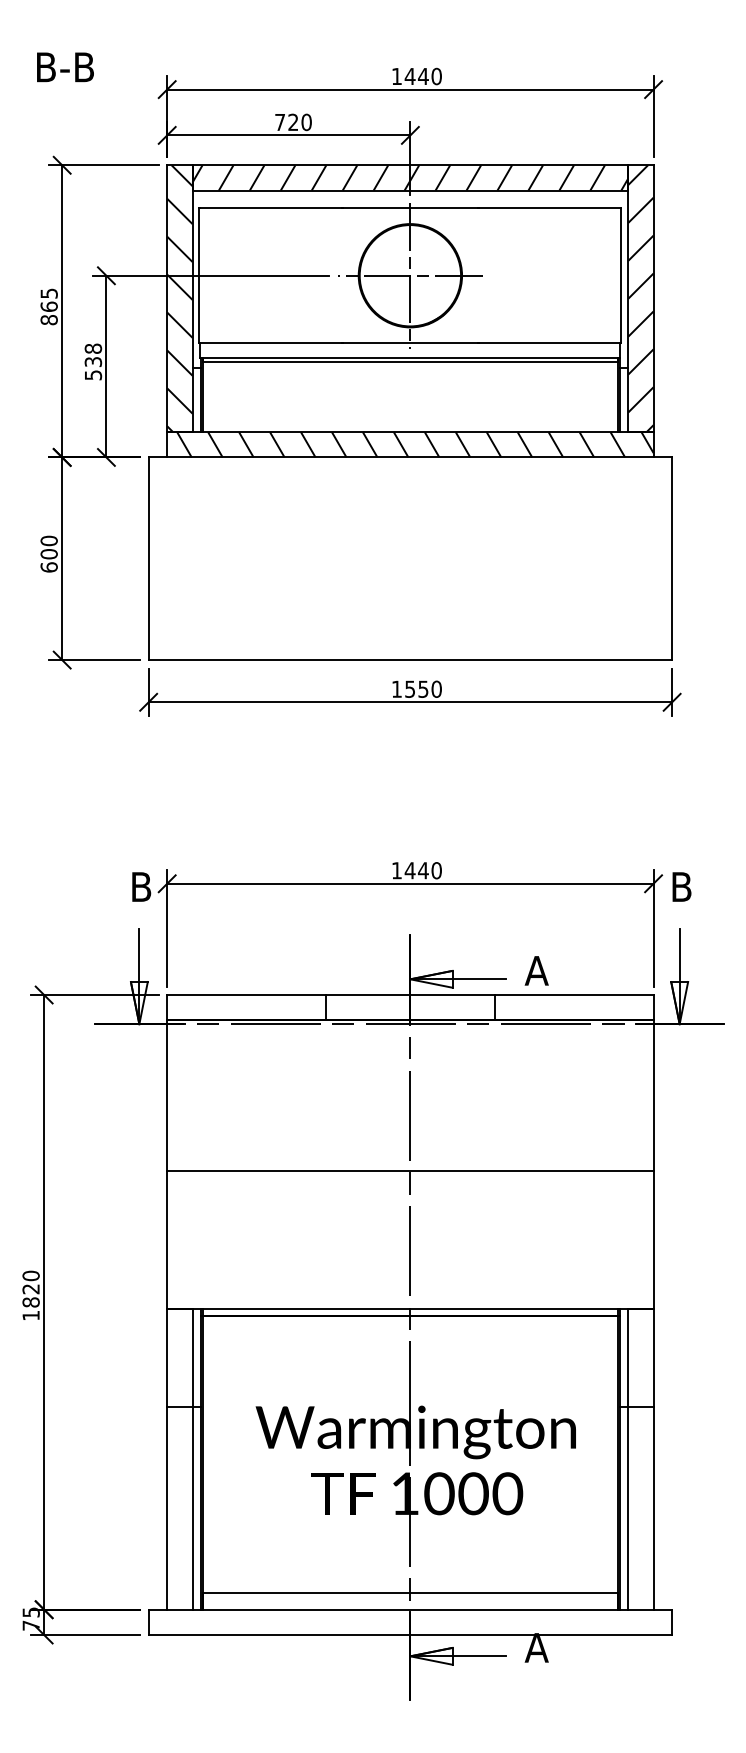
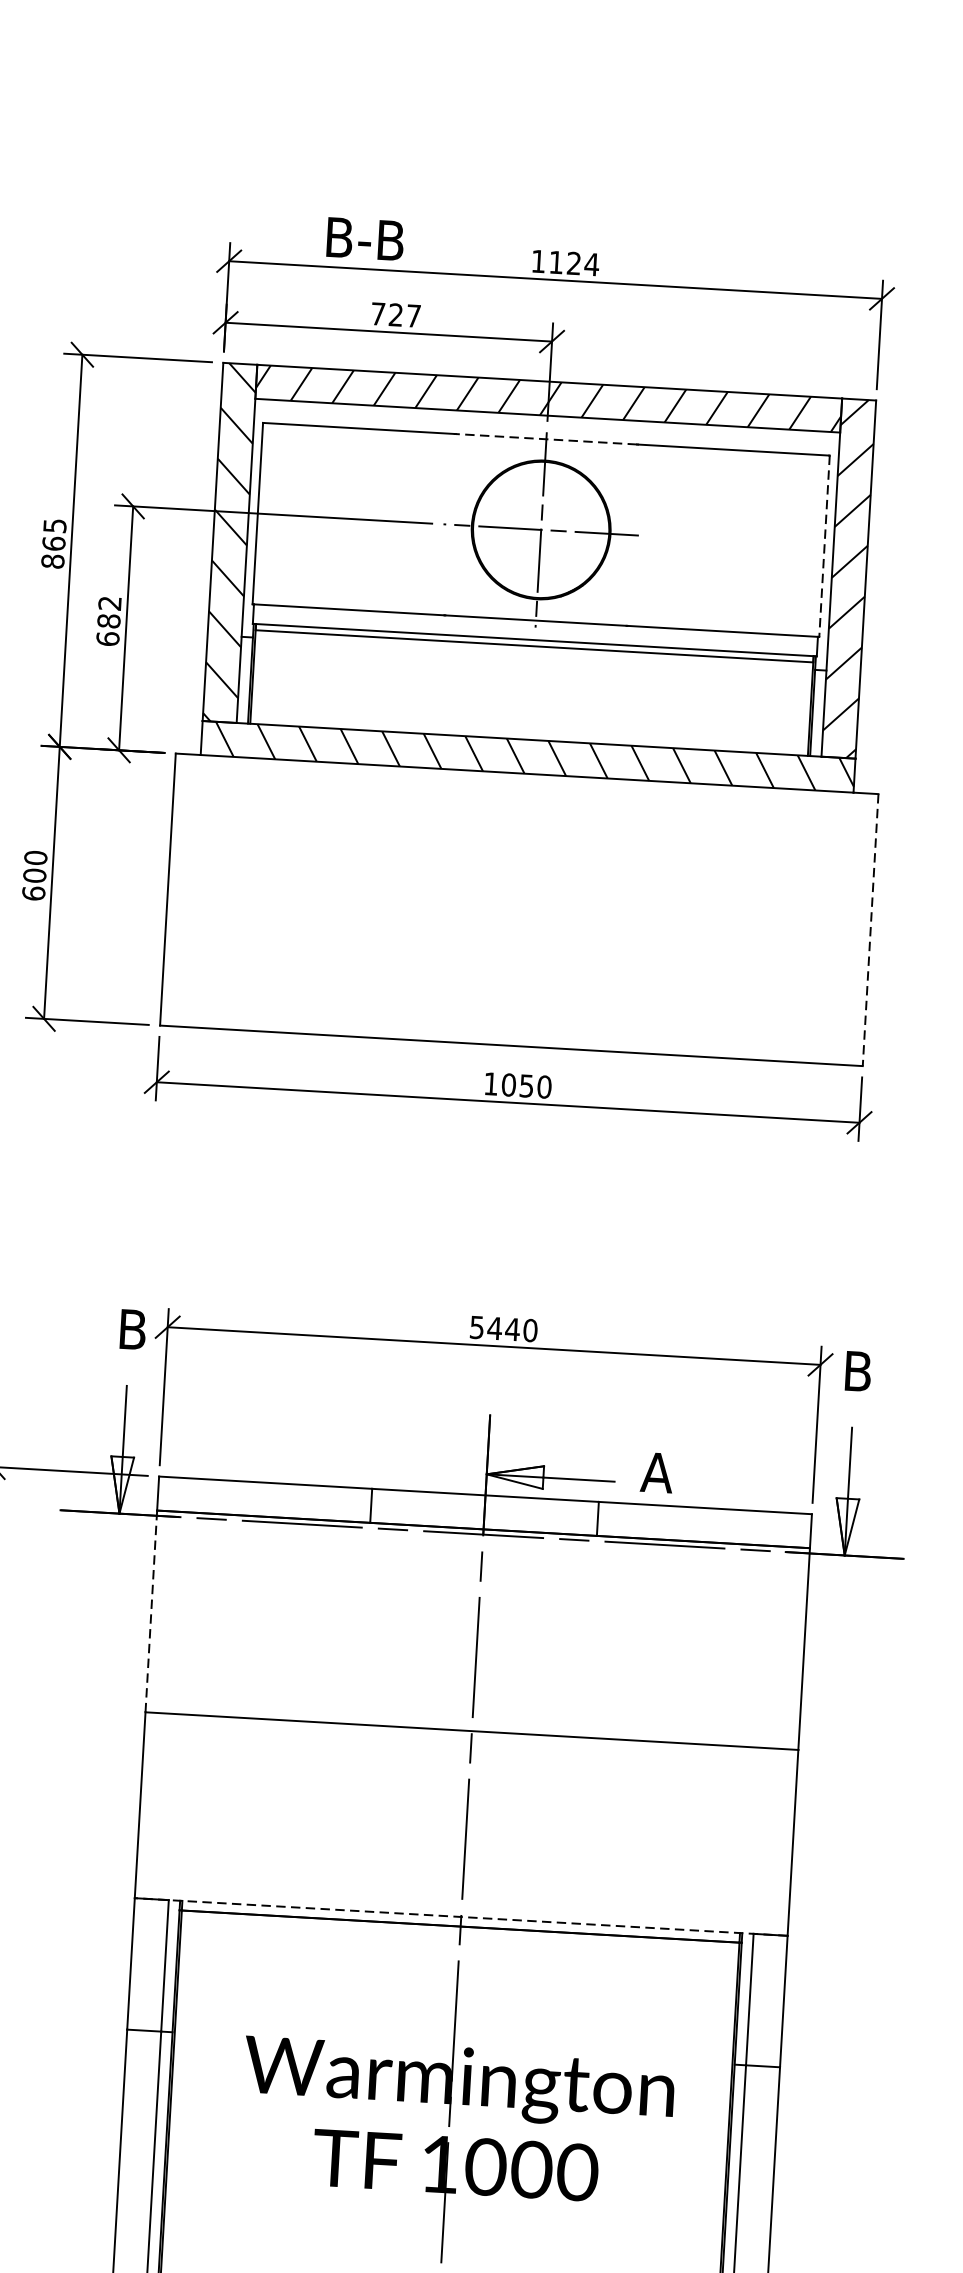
text: (65, 67) -> (365, 239), moved
text: (423, 76) -> (574, 263), 1440 -> 1124
text: (306, 122) -> (413, 316), 720 -> 727
line: (409, 208) -> (545, 439), solid -> dashed
line: (621, 275) -> (824, 545), solid -> dashed
text: (93, 361) -> (109, 620), 538 -> 682
line: (672, 559) -> (871, 931), solid -> dashed
text: (410, 688) -> (509, 1083), 1550 -> 1050
text: (396, 870) -> (476, 1327), 1440 -> 5440
line: (167, 1094) -> (151, 1610), solid -> dashed
line: (409, 1309) -> (459, 1917), solid -> dashed

